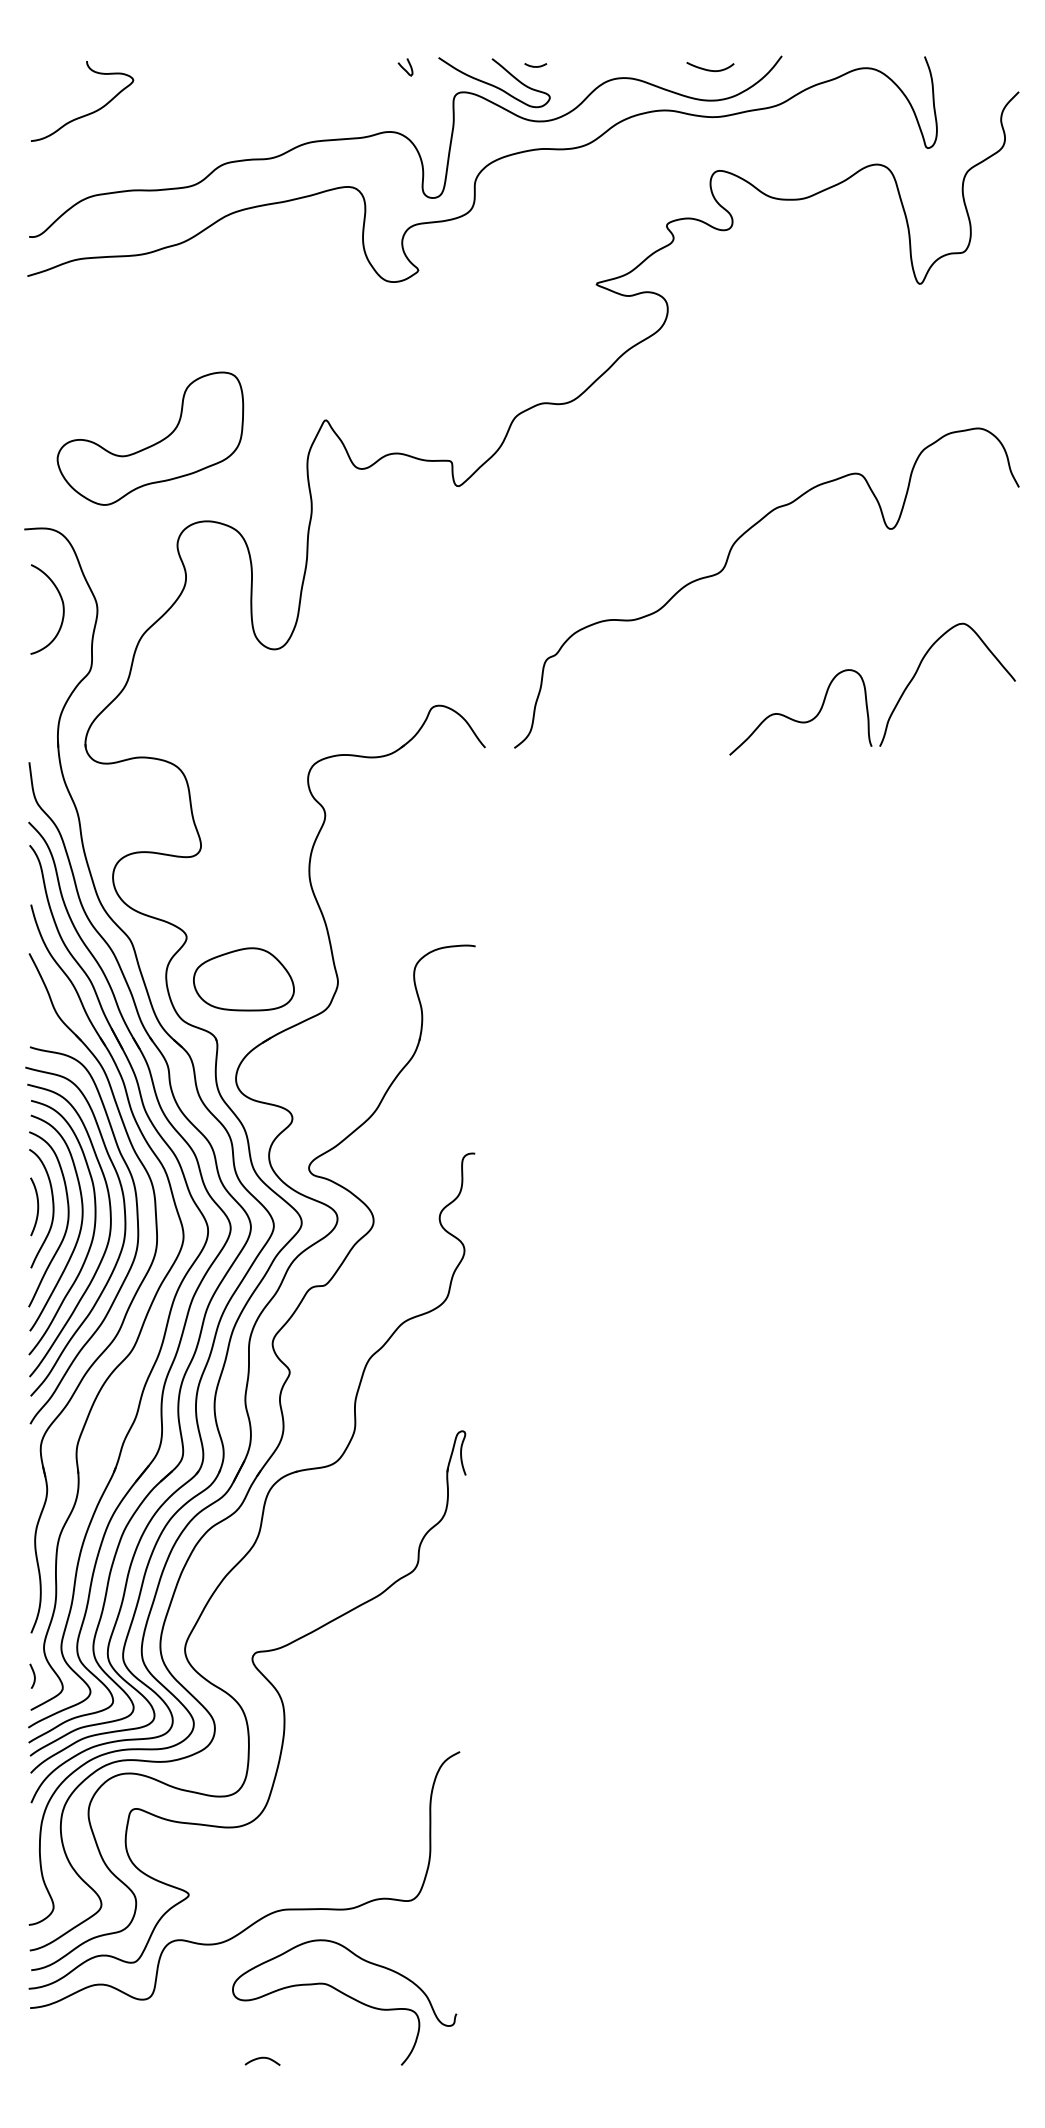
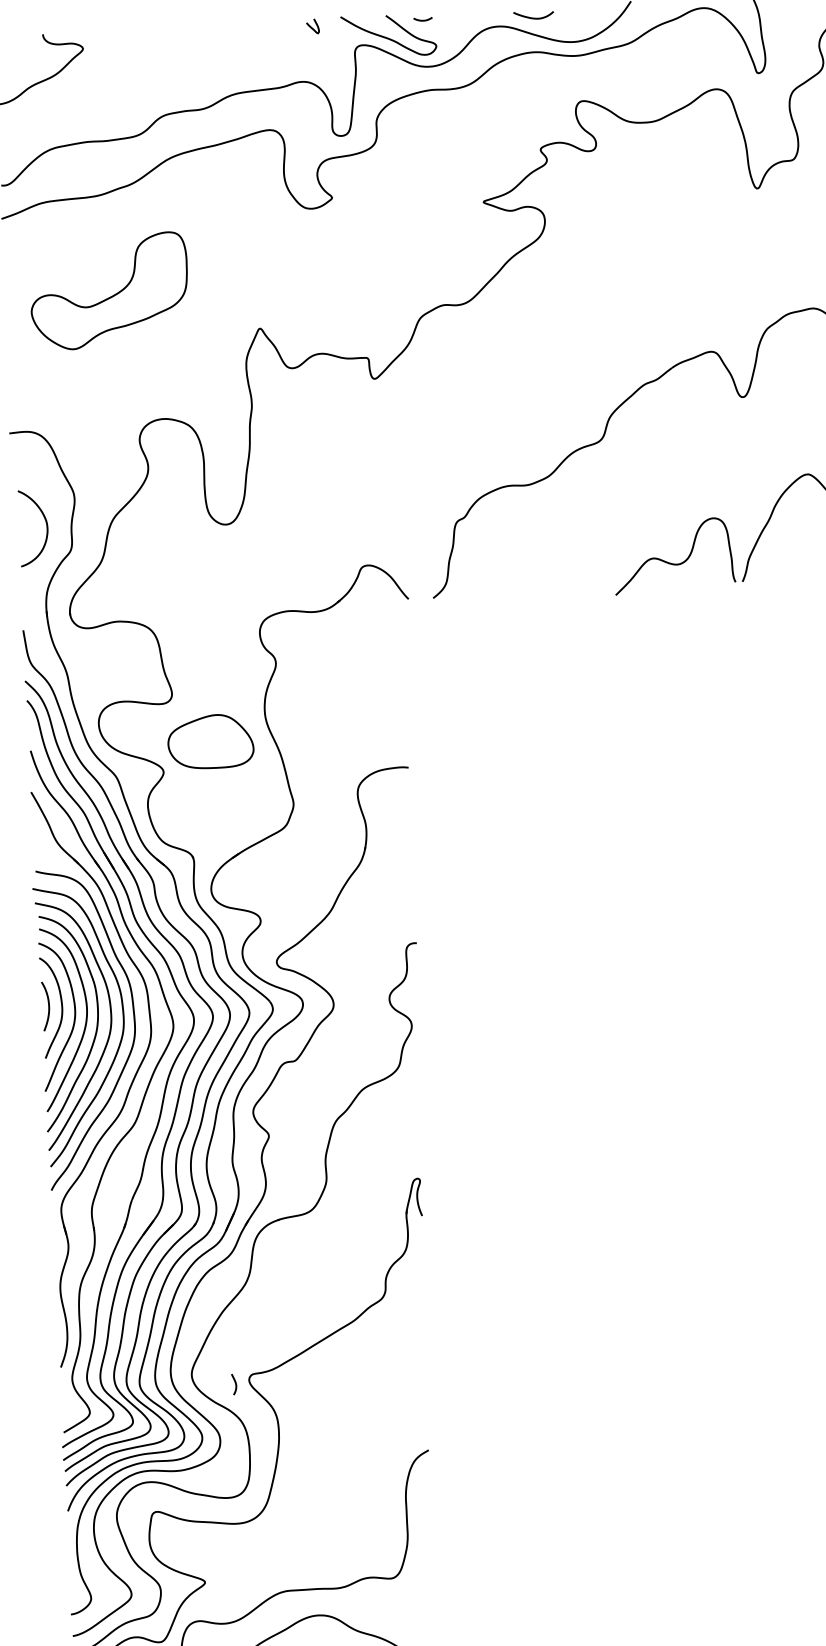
curve: (710, 69) -> (533, 17), moved
part: (152, 444) -> (111, 296), moved
curve: (62, 609) -> (46, 527), moved
part: (243, 979) -> (210, 741), moved
curve: (33, 1675) -> (235, 1383), moved

